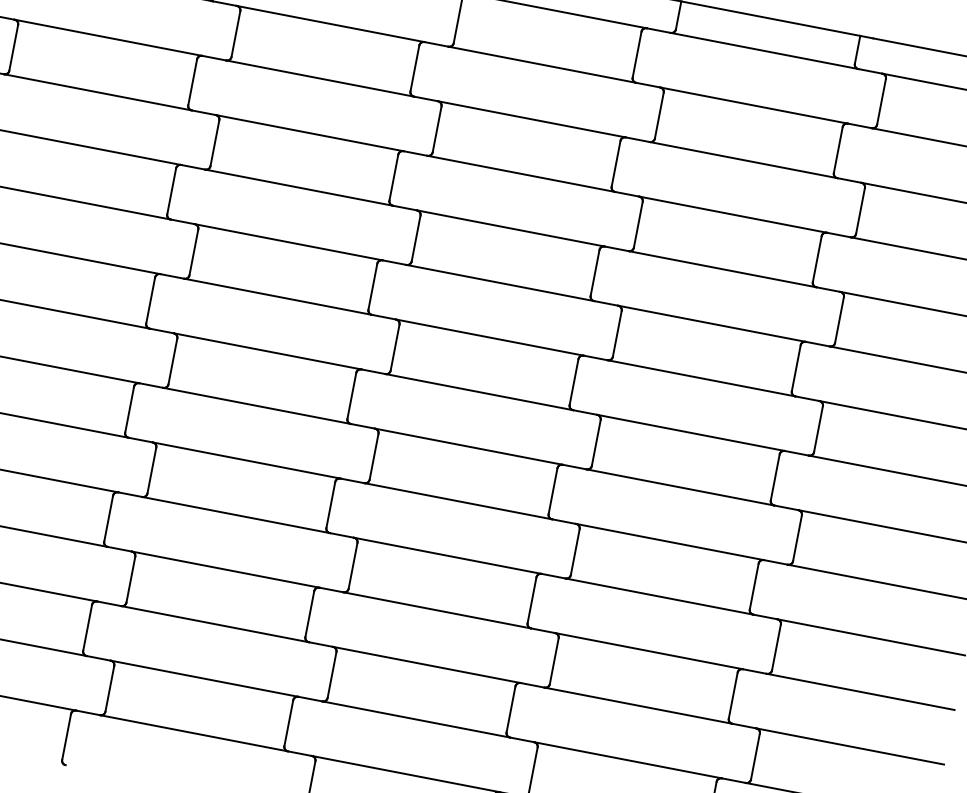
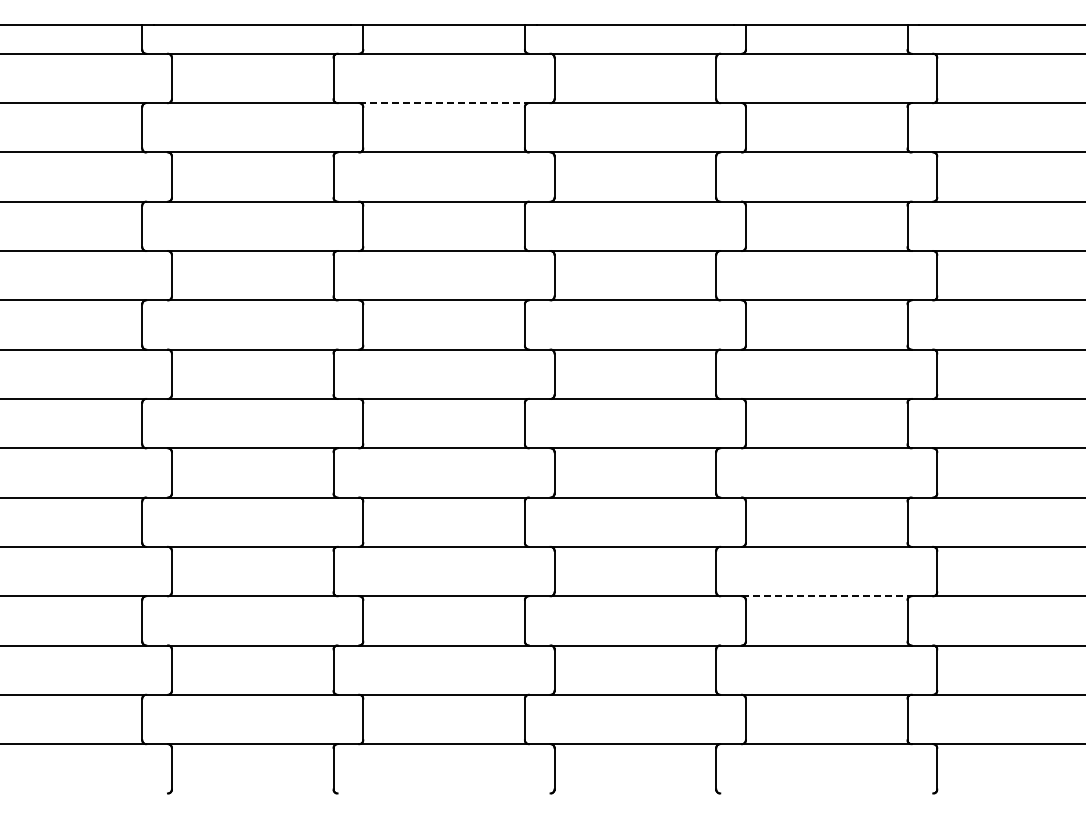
line: (331, 24) -> (444, 103), solid -> dashed
line: (648, 651) -> (826, 596), solid -> dashed

